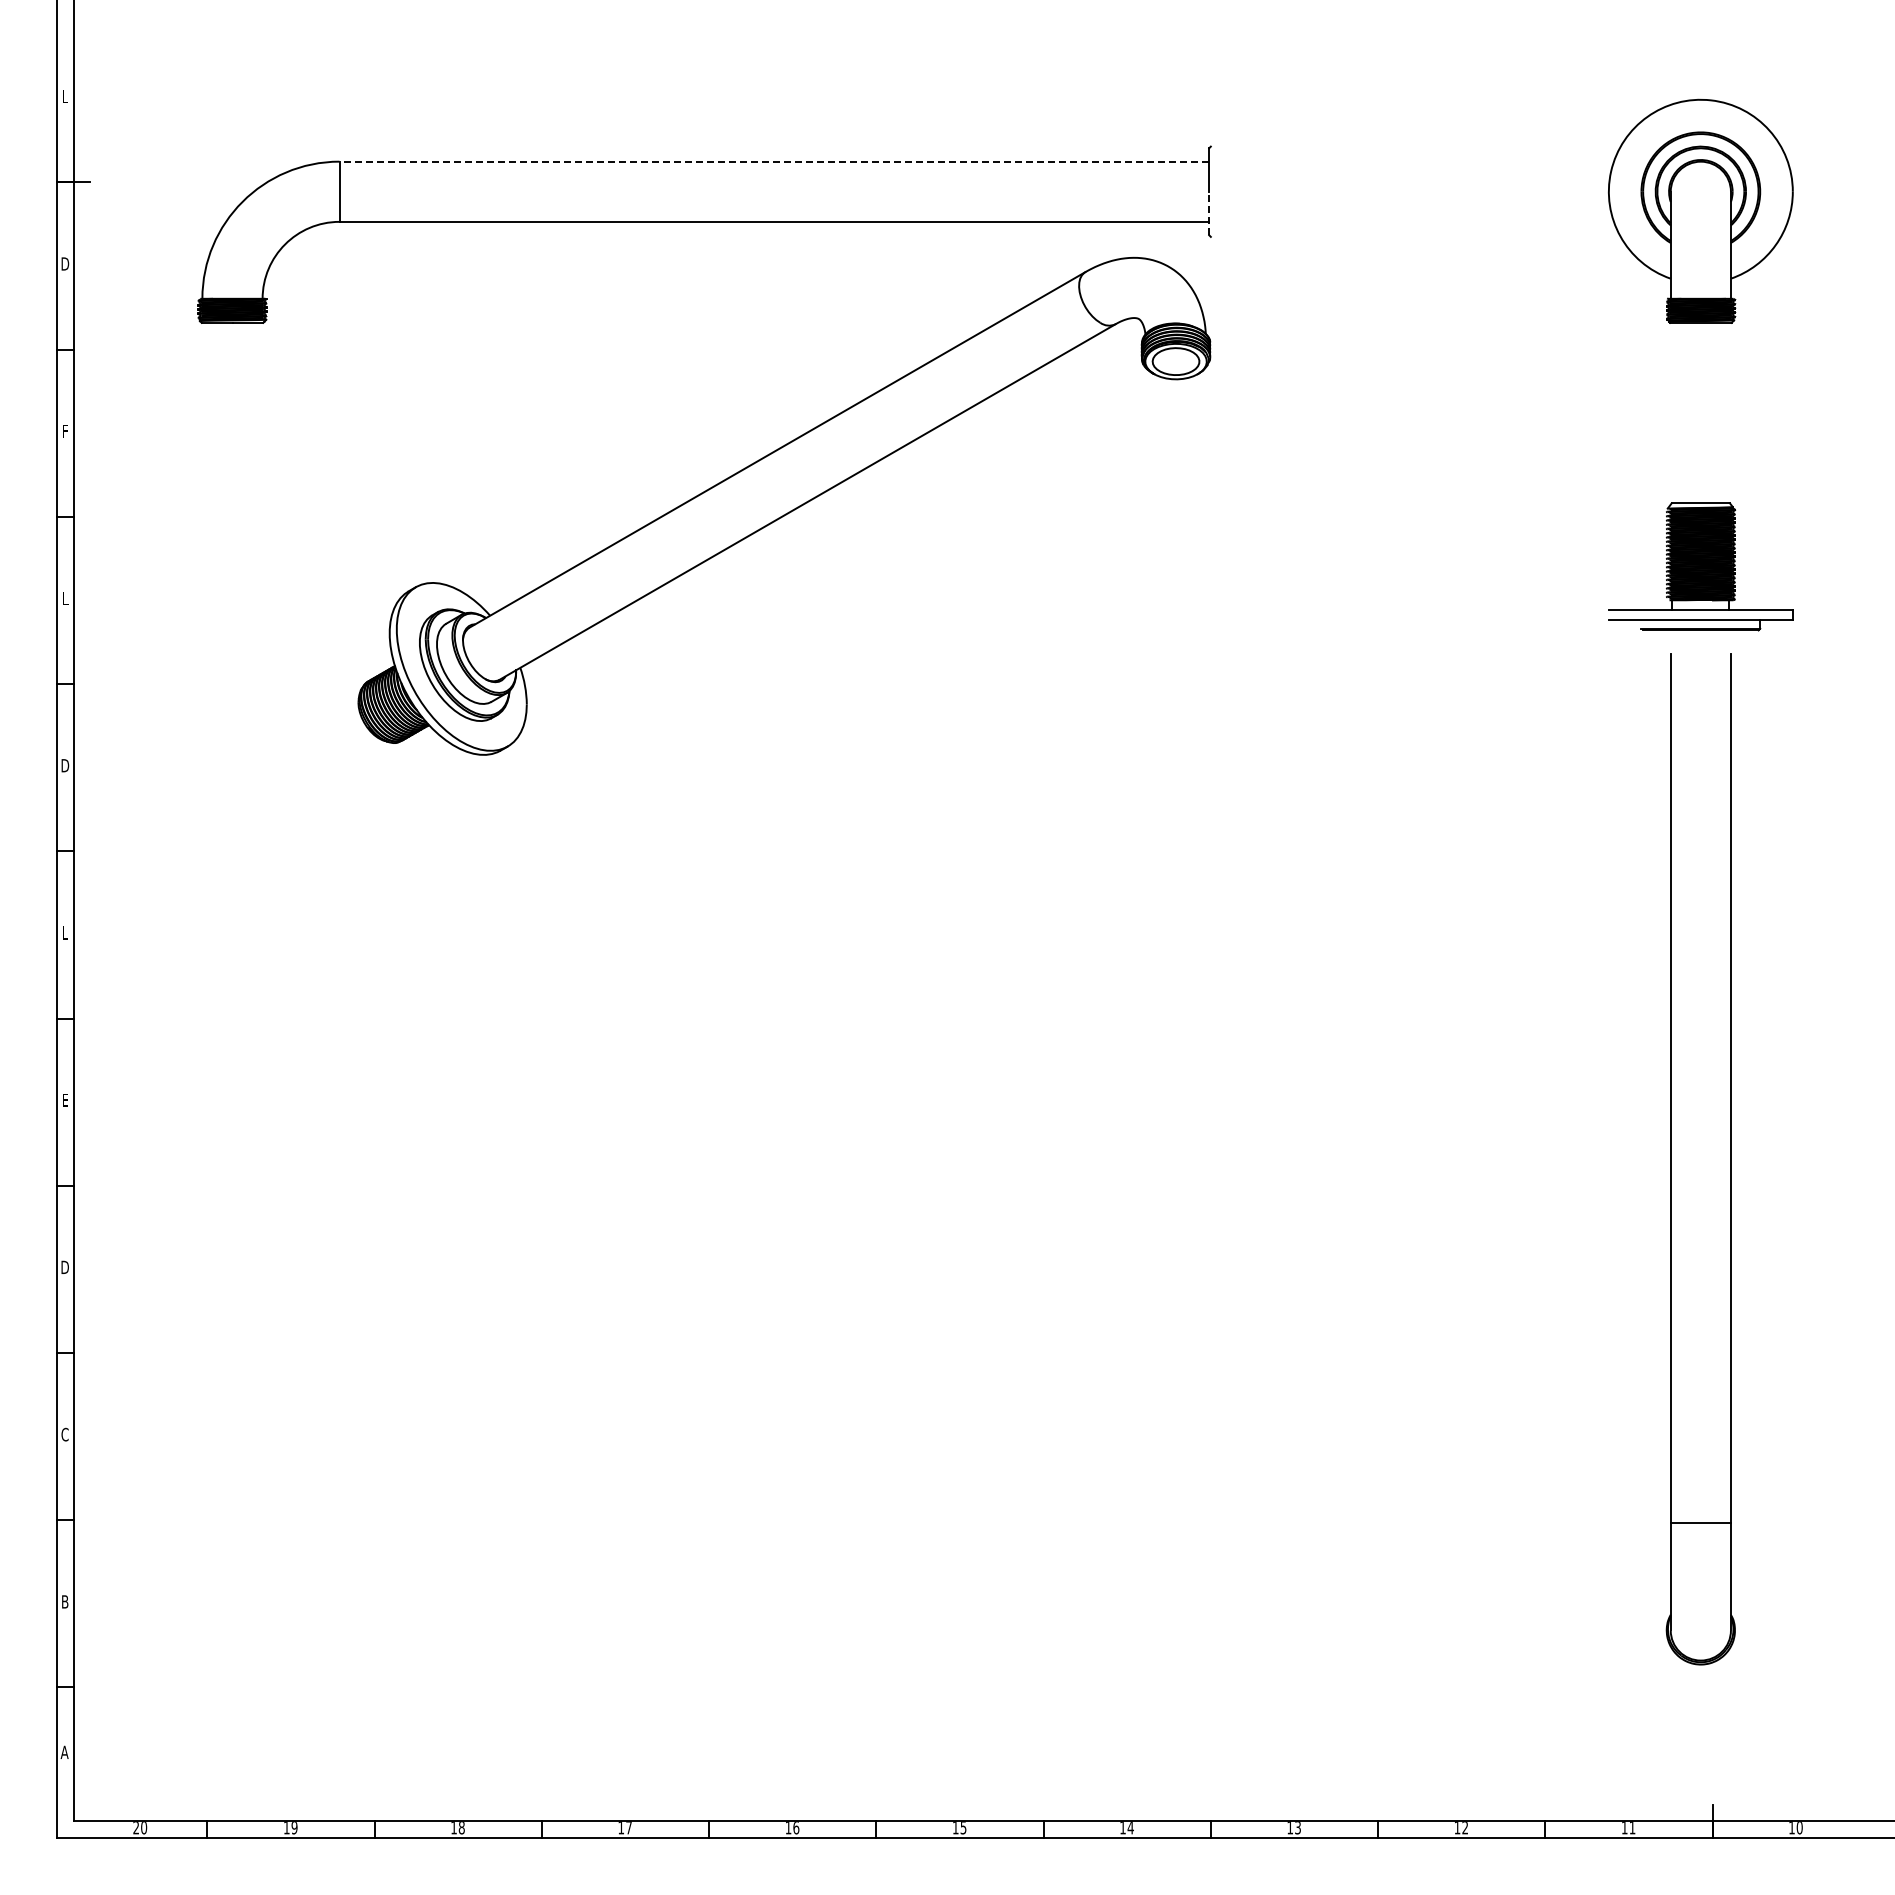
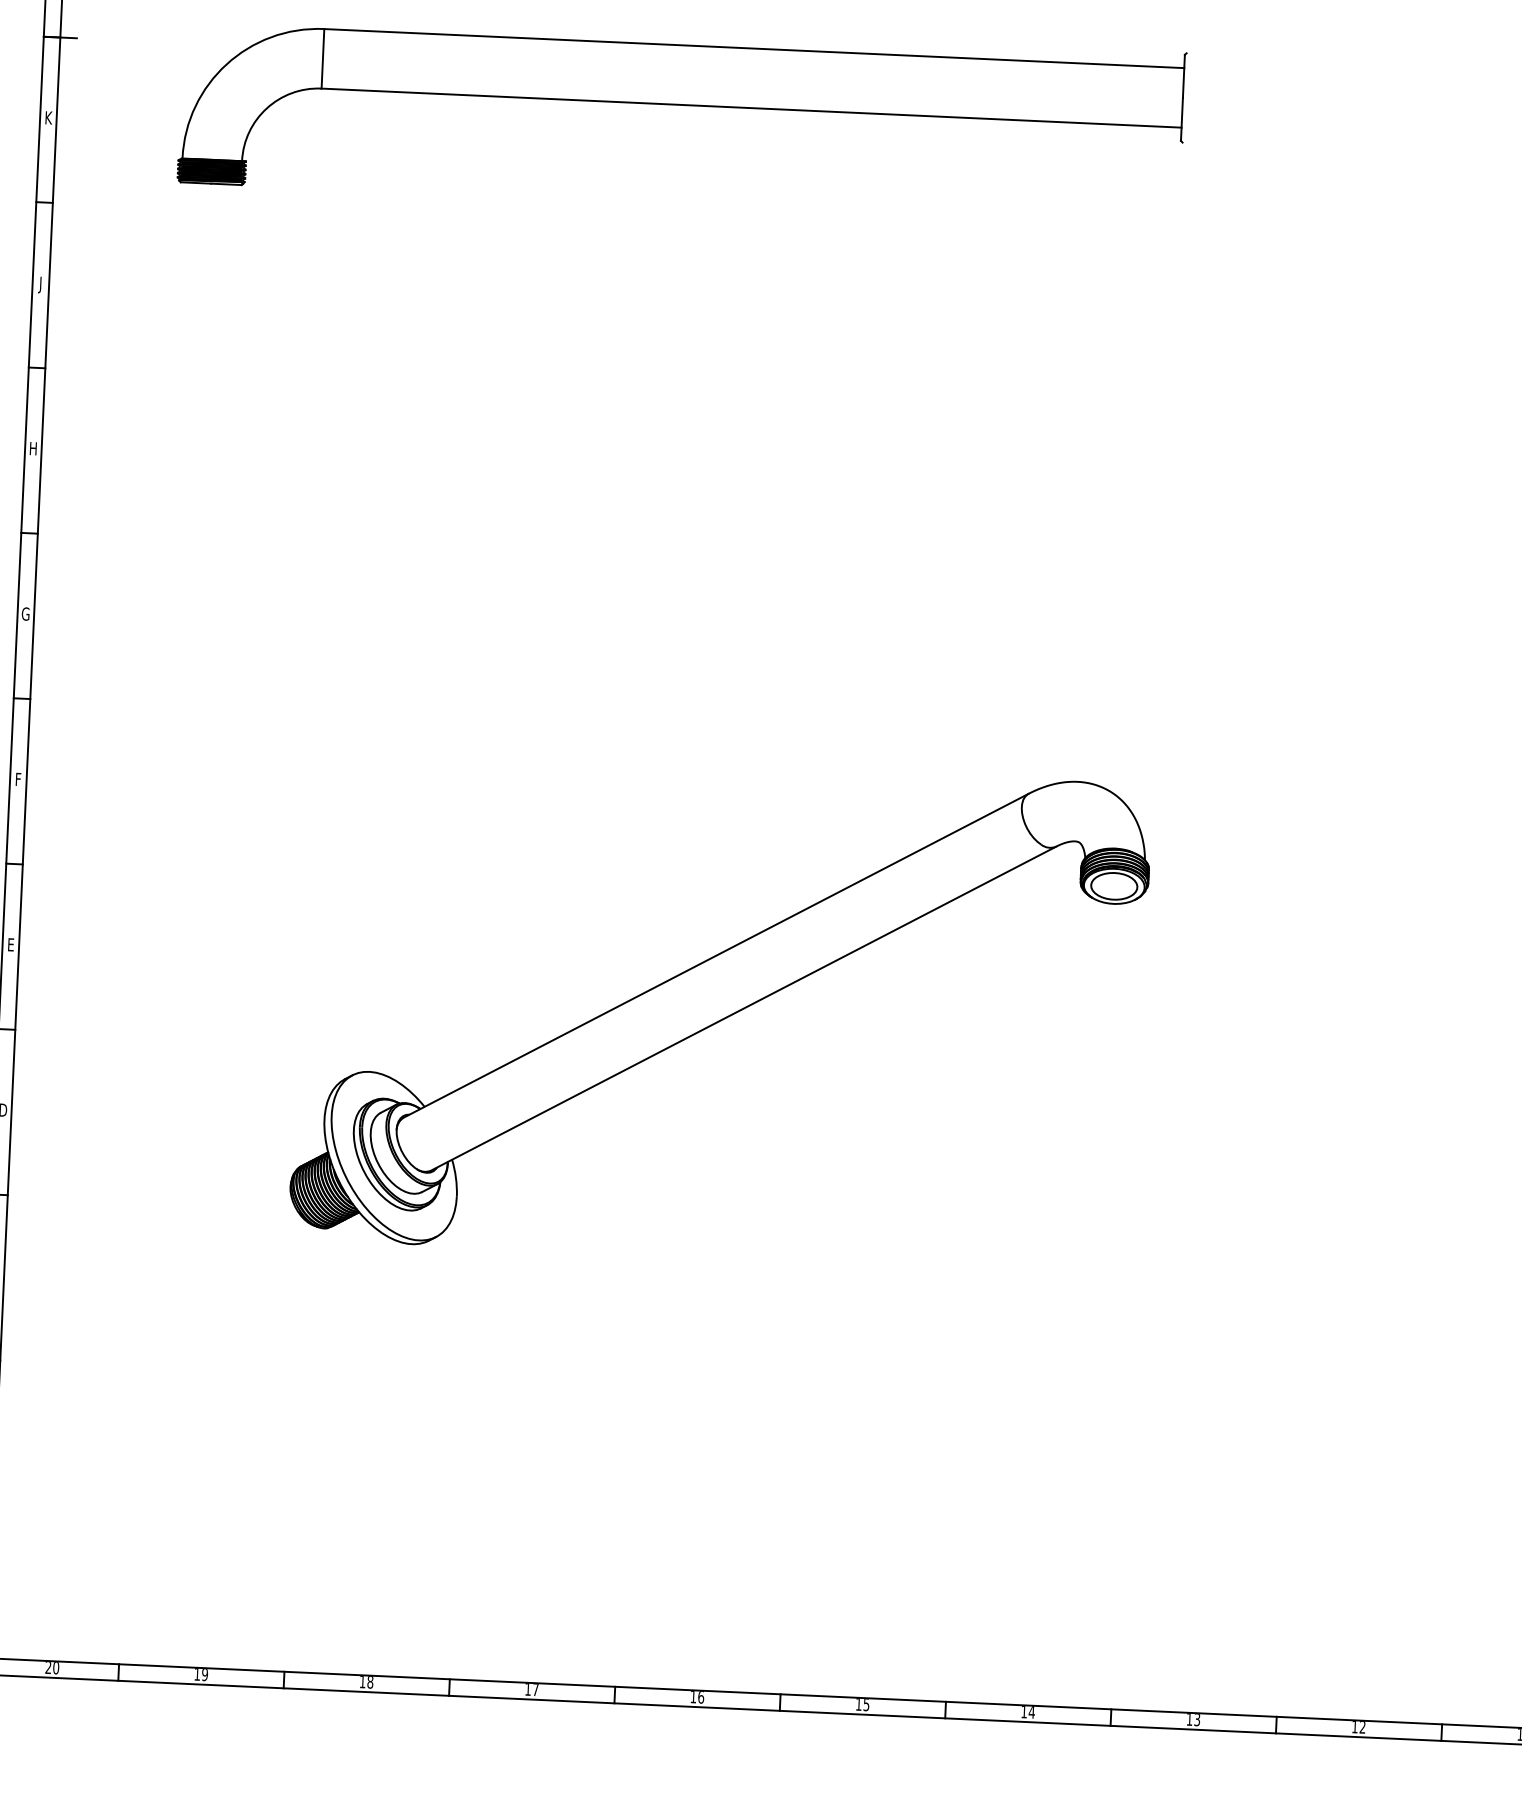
line: (774, 161) -> (754, 48), dashed -> solid
line: (1209, 213) -> (1182, 119), dashed -> solid
text: (65, 263) -> (48, 117), D -> K
text: (64, 432) -> (40, 284), F -> J
part: (784, 505) -> (720, 1011), moved
text: (65, 598) -> (33, 448), L -> H
text: (65, 765) -> (26, 613), D -> G
text: (65, 932) -> (18, 779), L -> F

